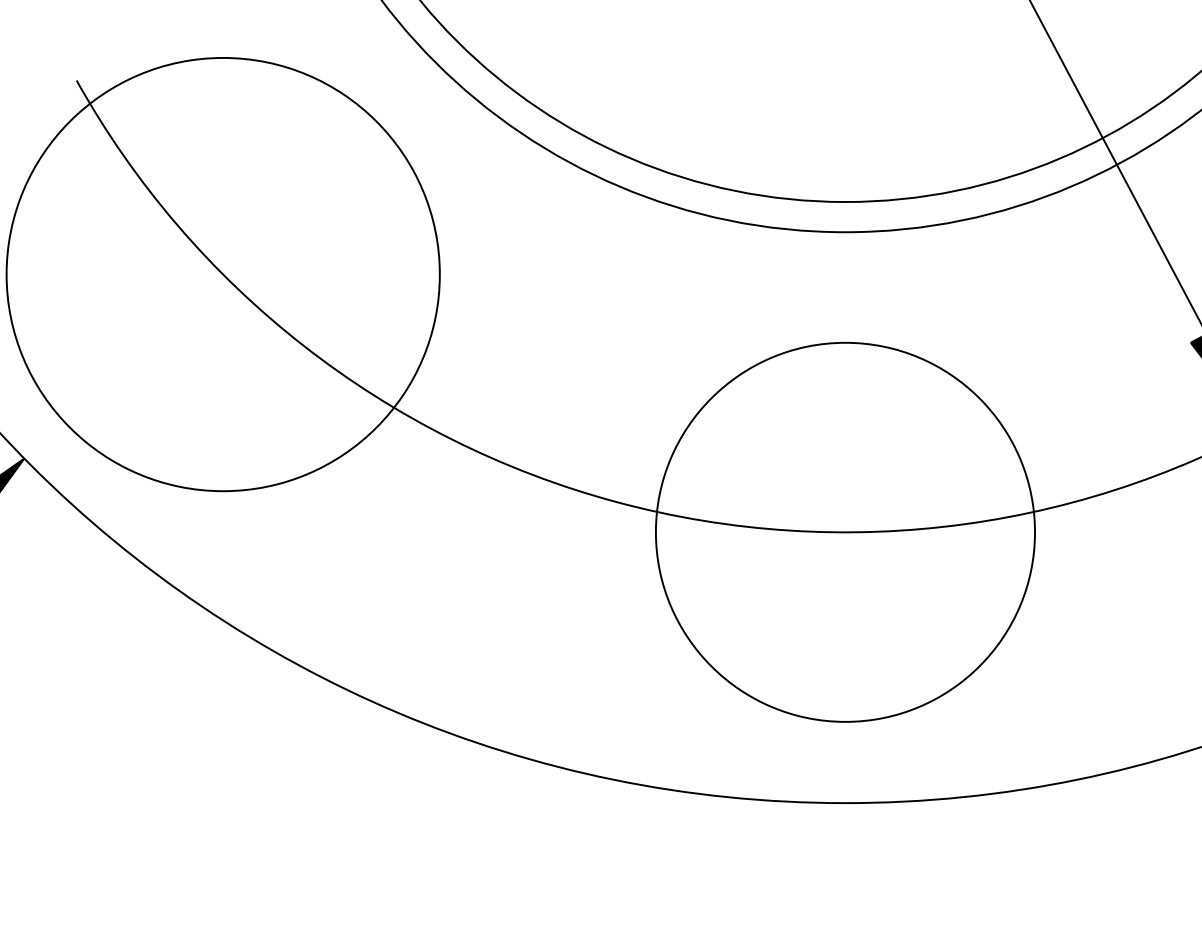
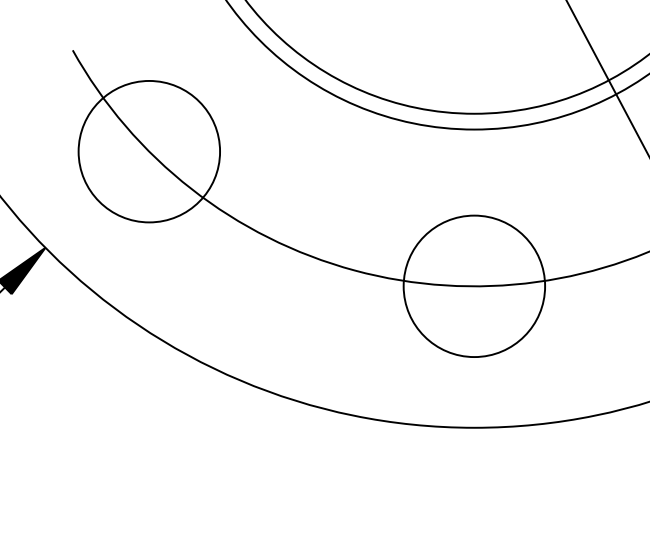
circle: (223, 274) -> (149, 151), size x0.62
circle: (845, 532) -> (474, 286), size x0.71

